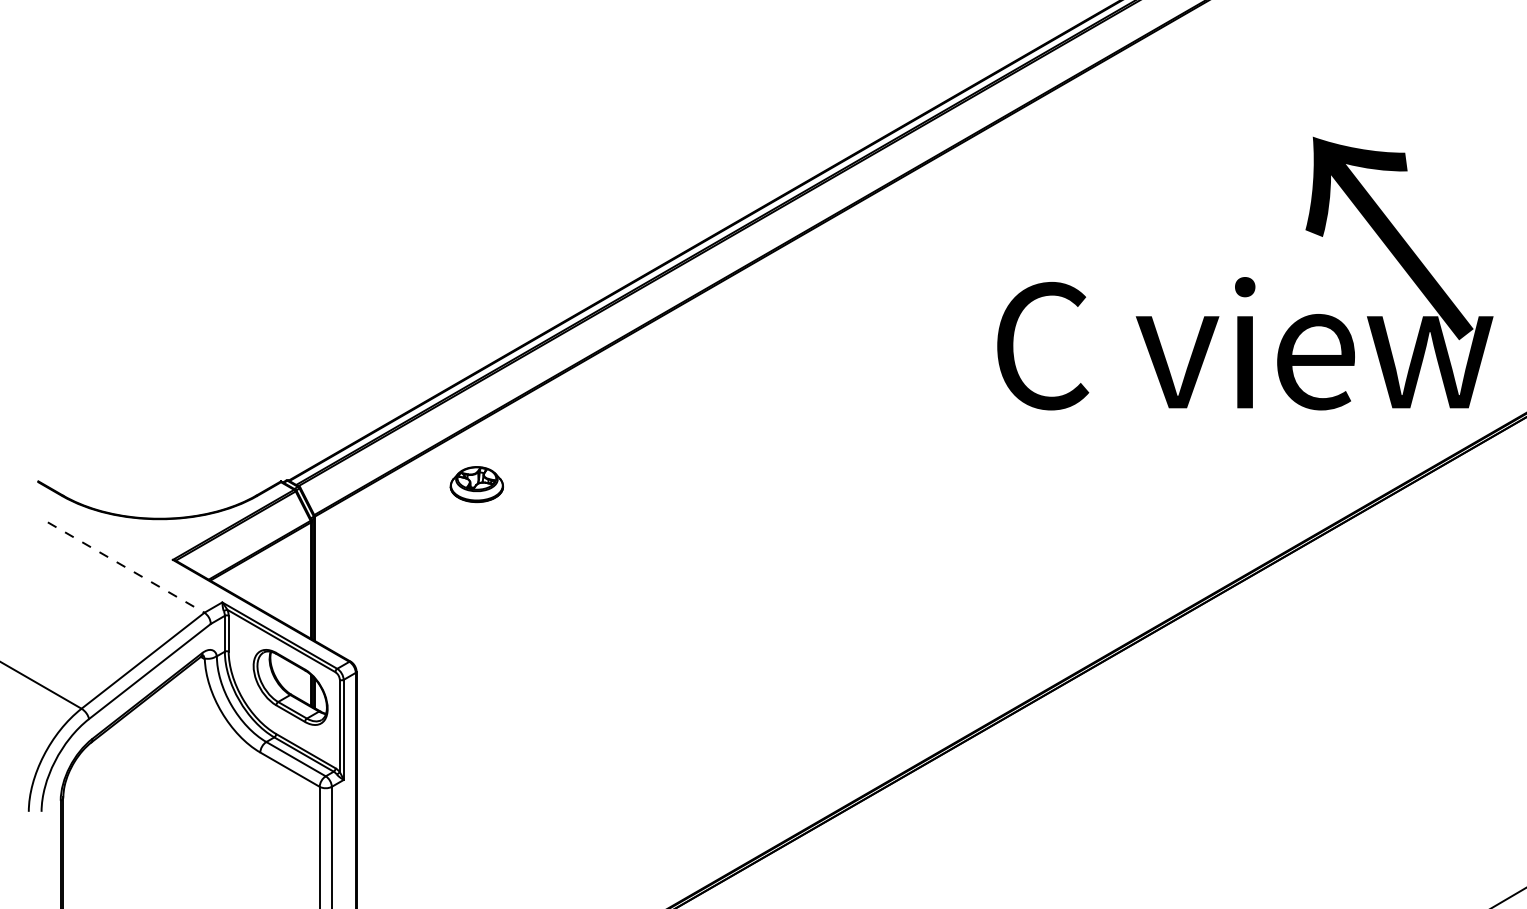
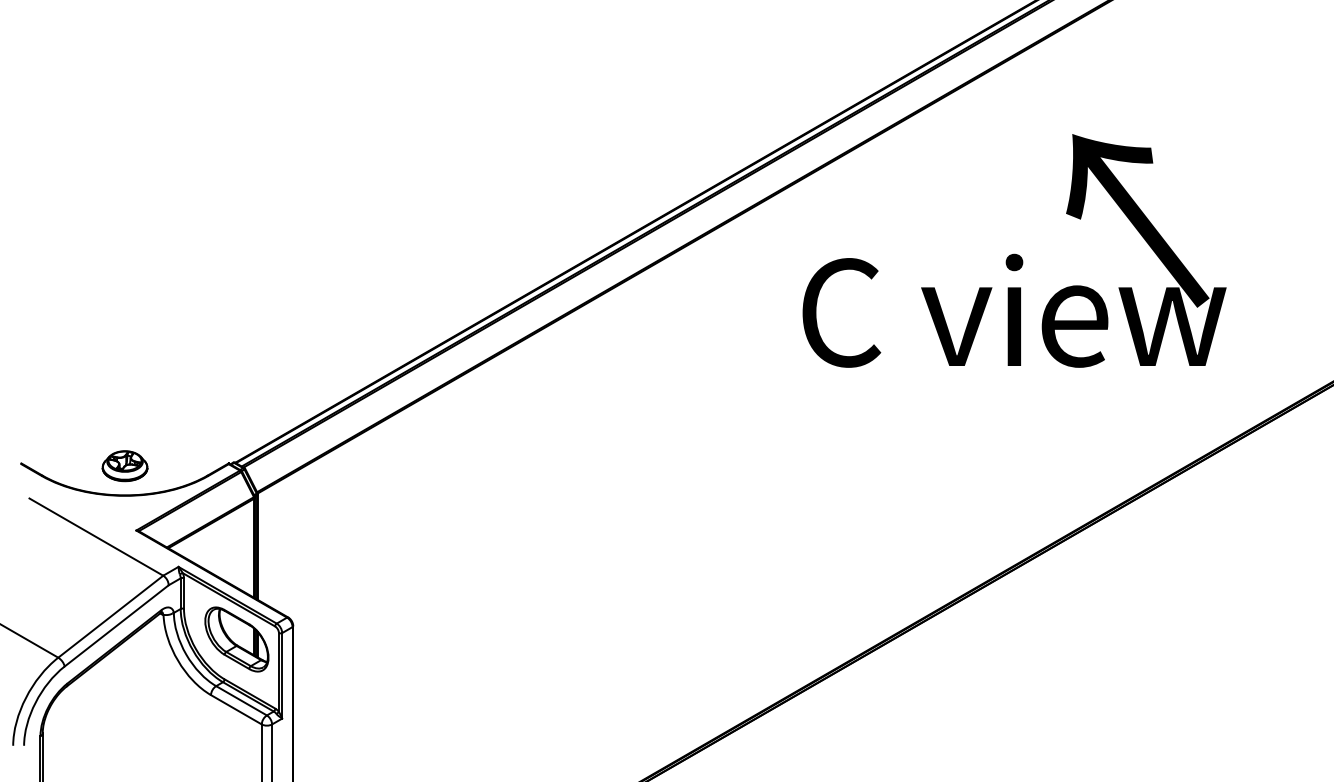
text: (1245, 273) -> (1014, 250), moved
part: (476, 484) -> (124, 466), moved
line: (126, 568) -> (96, 537), dashed -> solid

